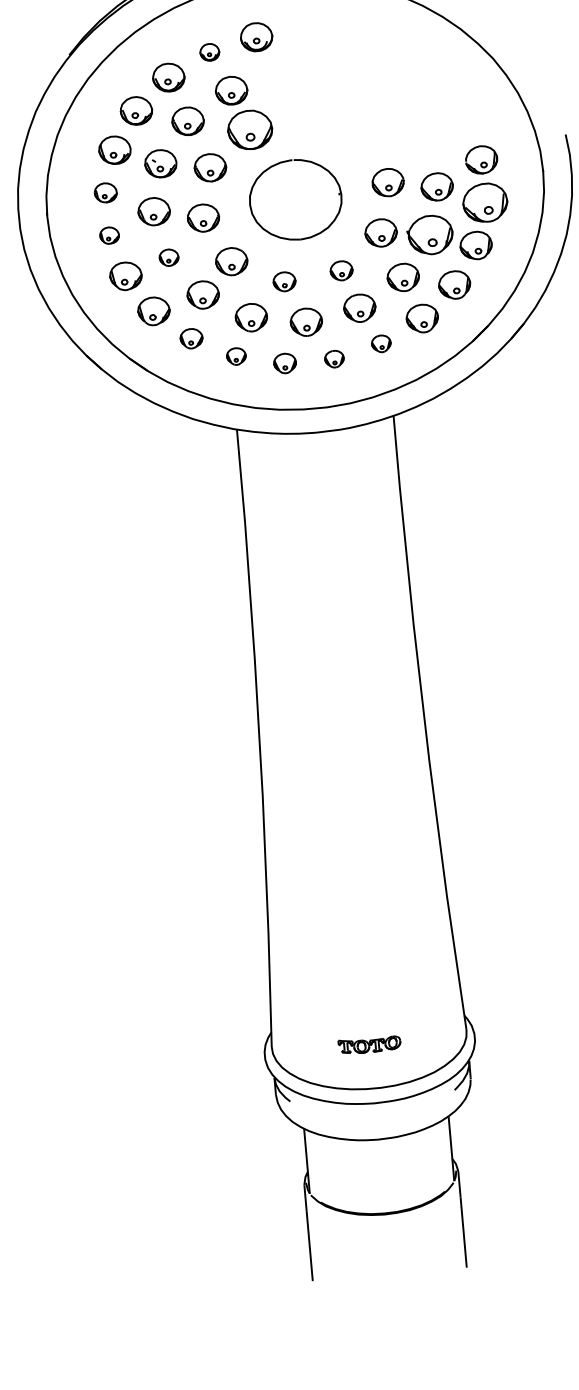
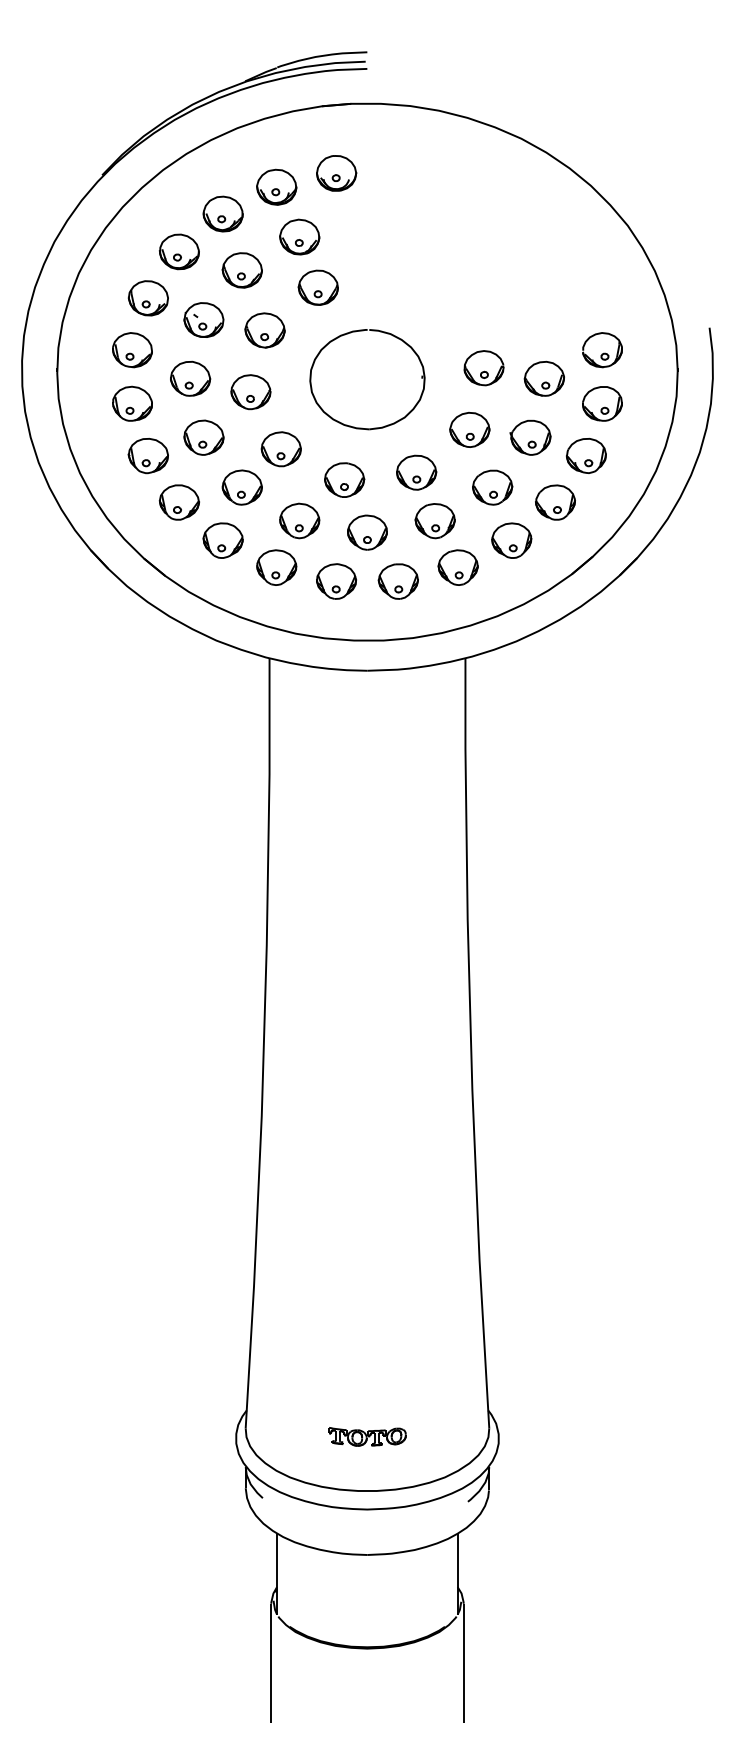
part: (209, 51) -> (276, 186), size x1.67
part: (249, 129) -> (317, 287), size x0.71
part: (105, 193) -> (132, 350), size x1.43
part: (485, 202) -> (602, 403), size x0.71
part: (430, 234) -> (530, 437), size x0.71
part: (109, 235) -> (132, 403), size x1.67
part: (168, 257) -> (203, 437), size x1.67
part: (341, 270) -> (416, 472), size x1.43
part: (284, 281) -> (344, 479), size x1.43
part: (191, 338) -> (222, 540), size x1.43
part: (380, 343) -> (457, 567), size x1.67
part: (236, 356) -> (276, 567), size x1.67
part: (333, 359) -> (397, 581), size x1.67
part: (285, 363) -> (336, 581), size x1.43

